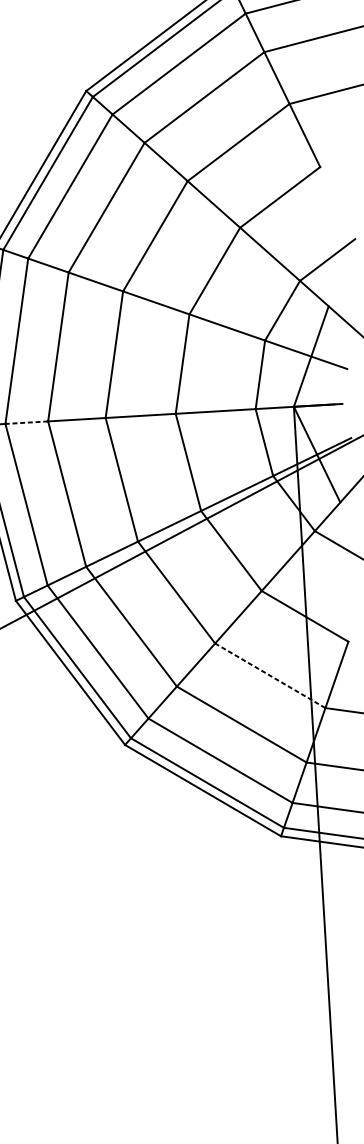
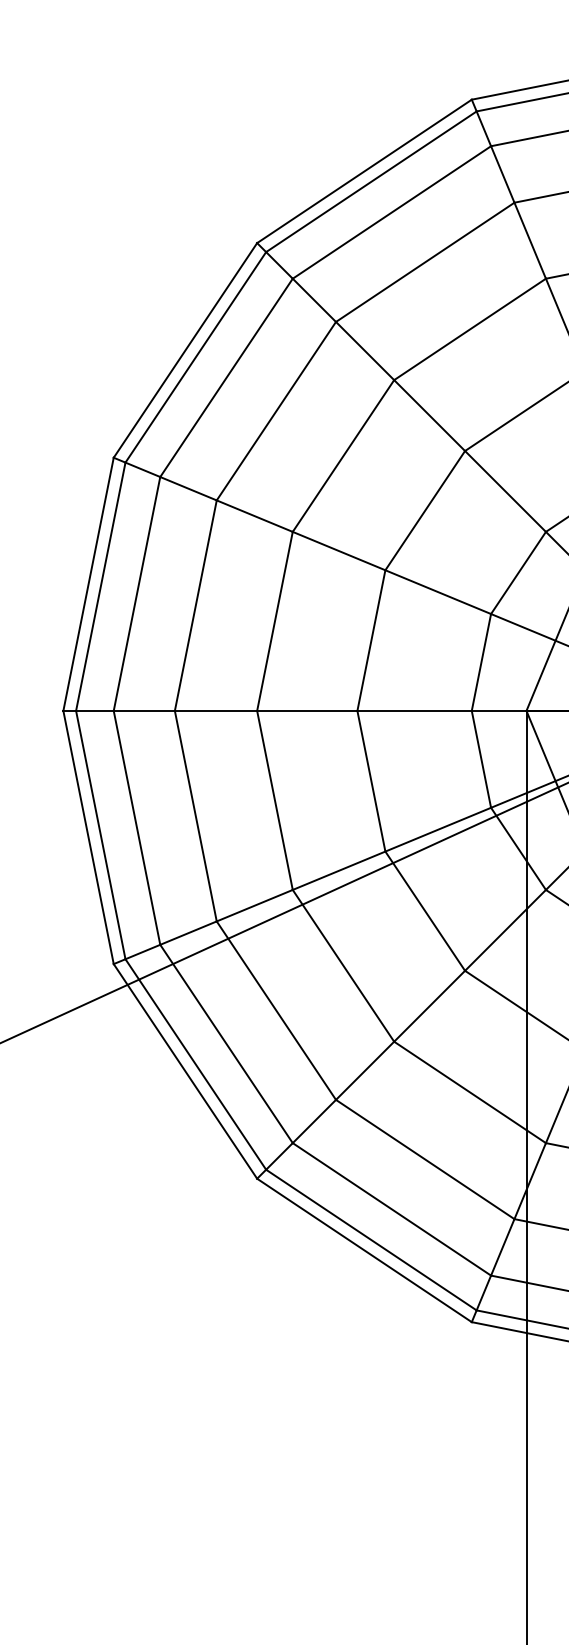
line: (26, 422) -> (144, 710), dashed -> solid
line: (269, 675) -> (469, 1092), dashed -> solid

